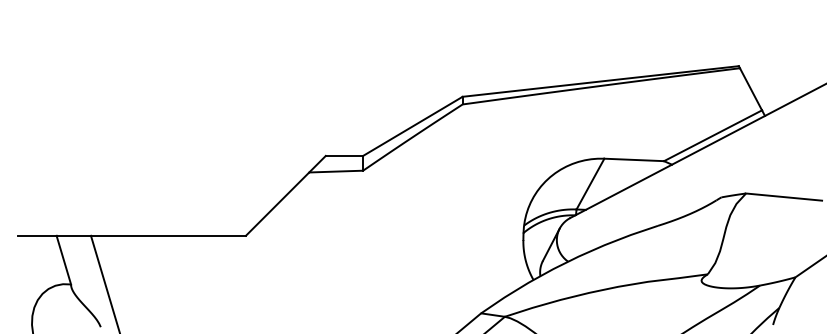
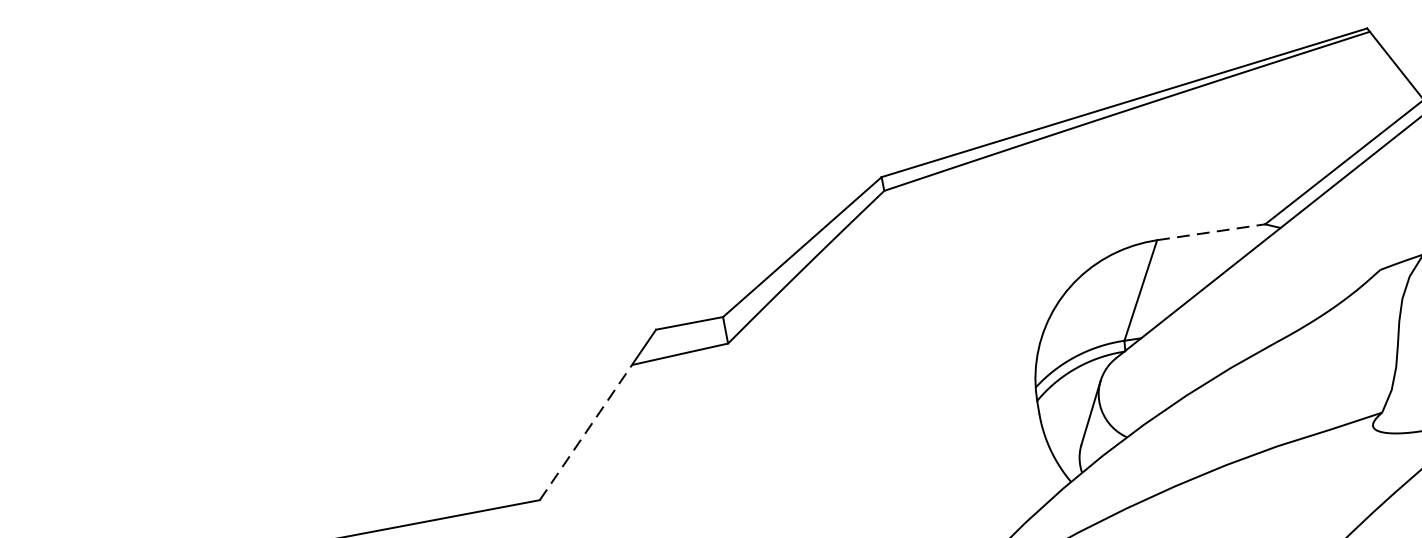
line: (634, 159) -> (1211, 231), solid -> dashed
line: (277, 204) -> (585, 433), solid -> dashed

